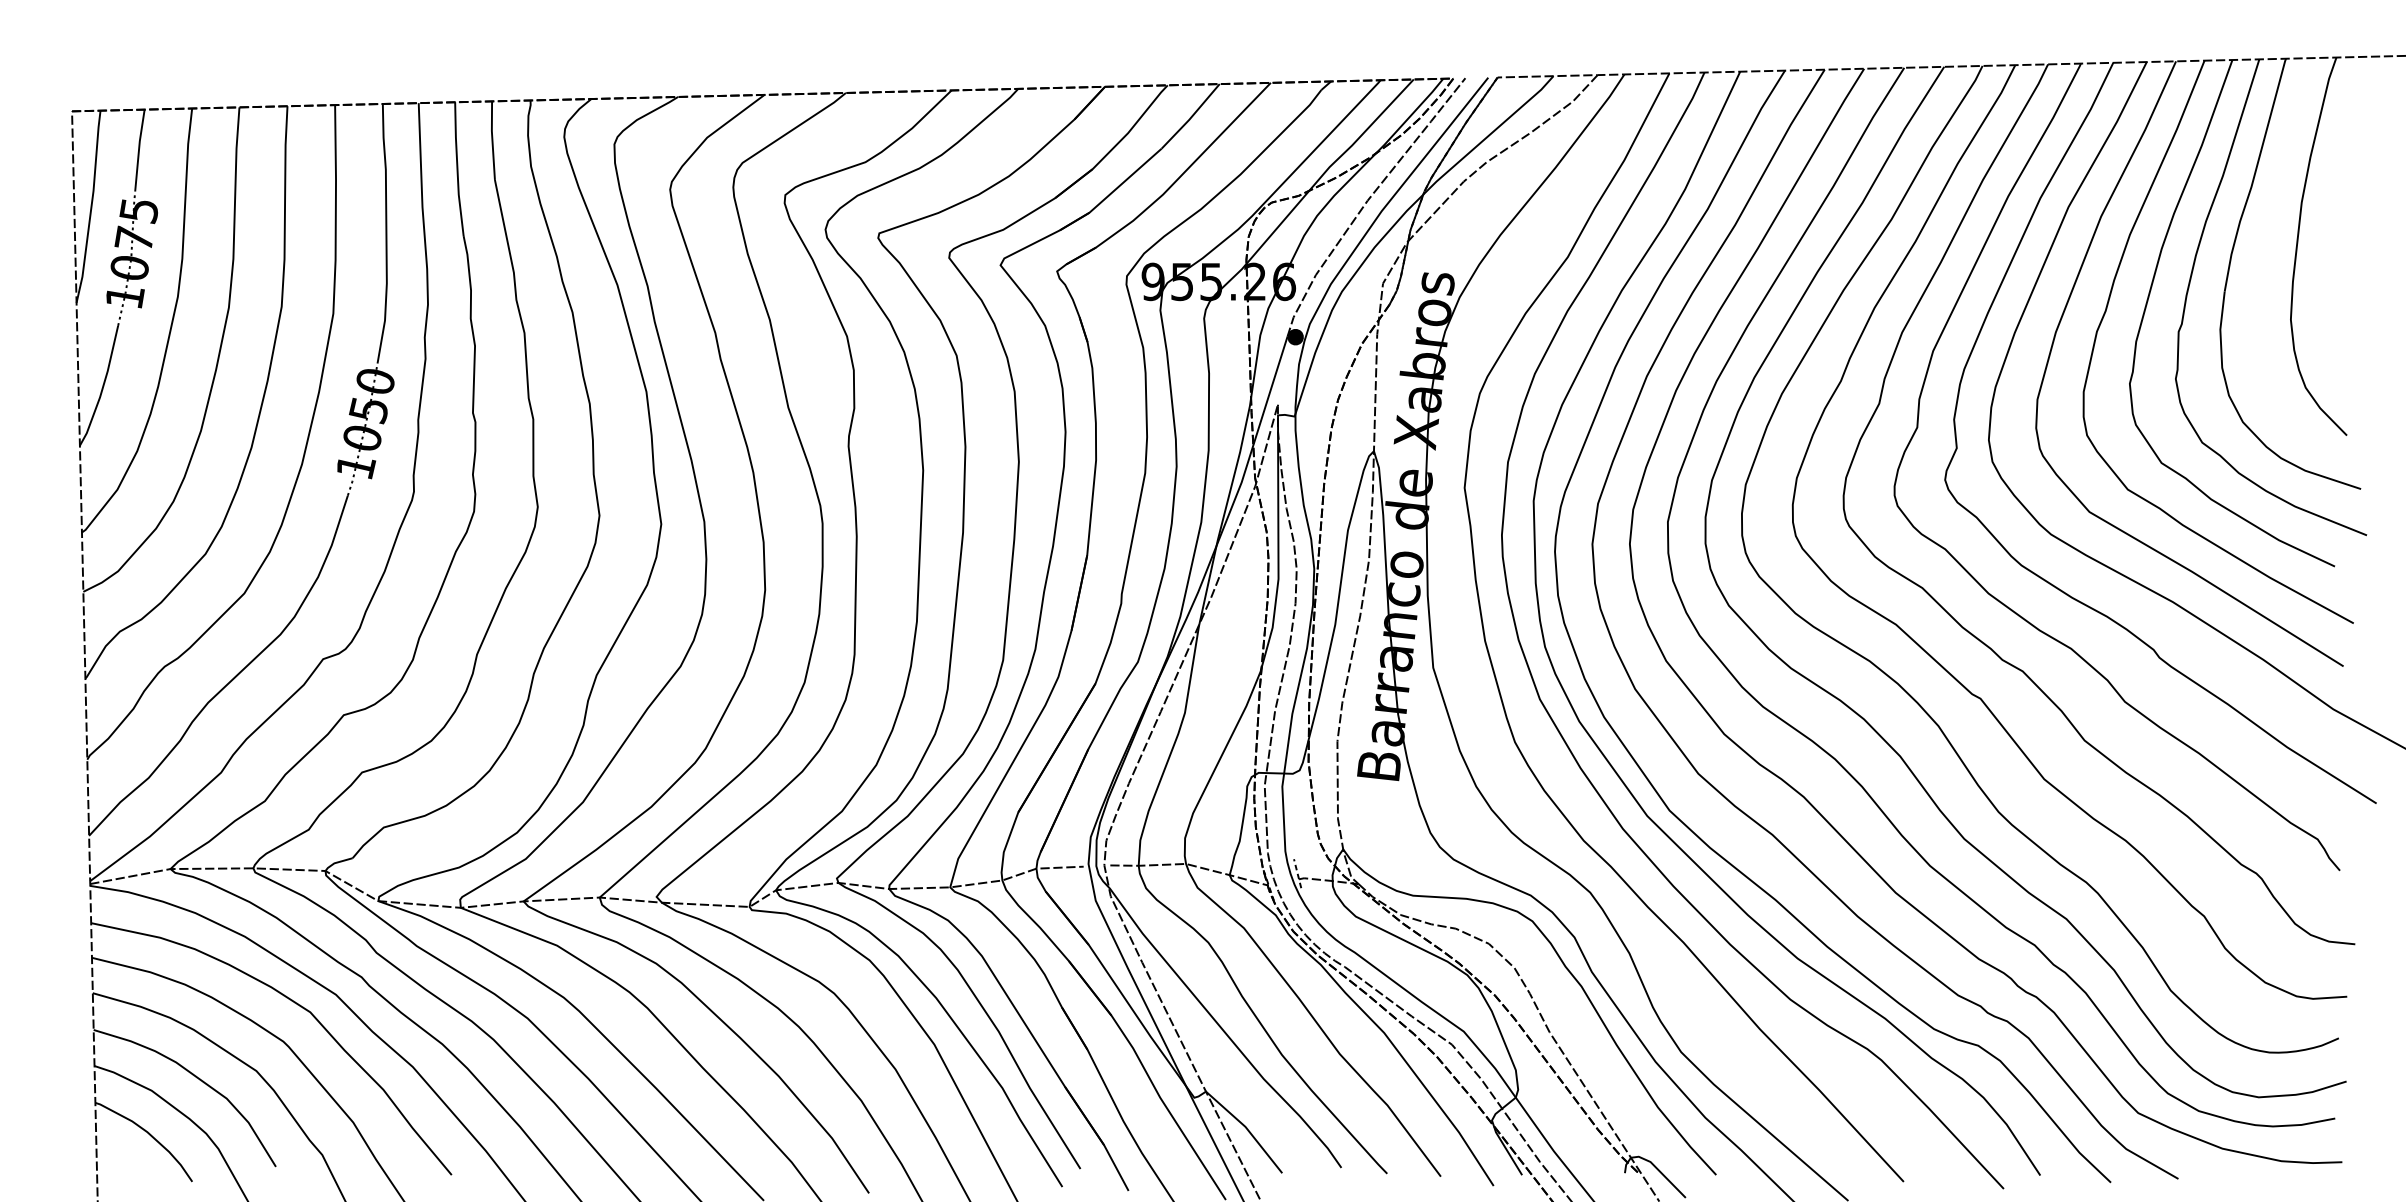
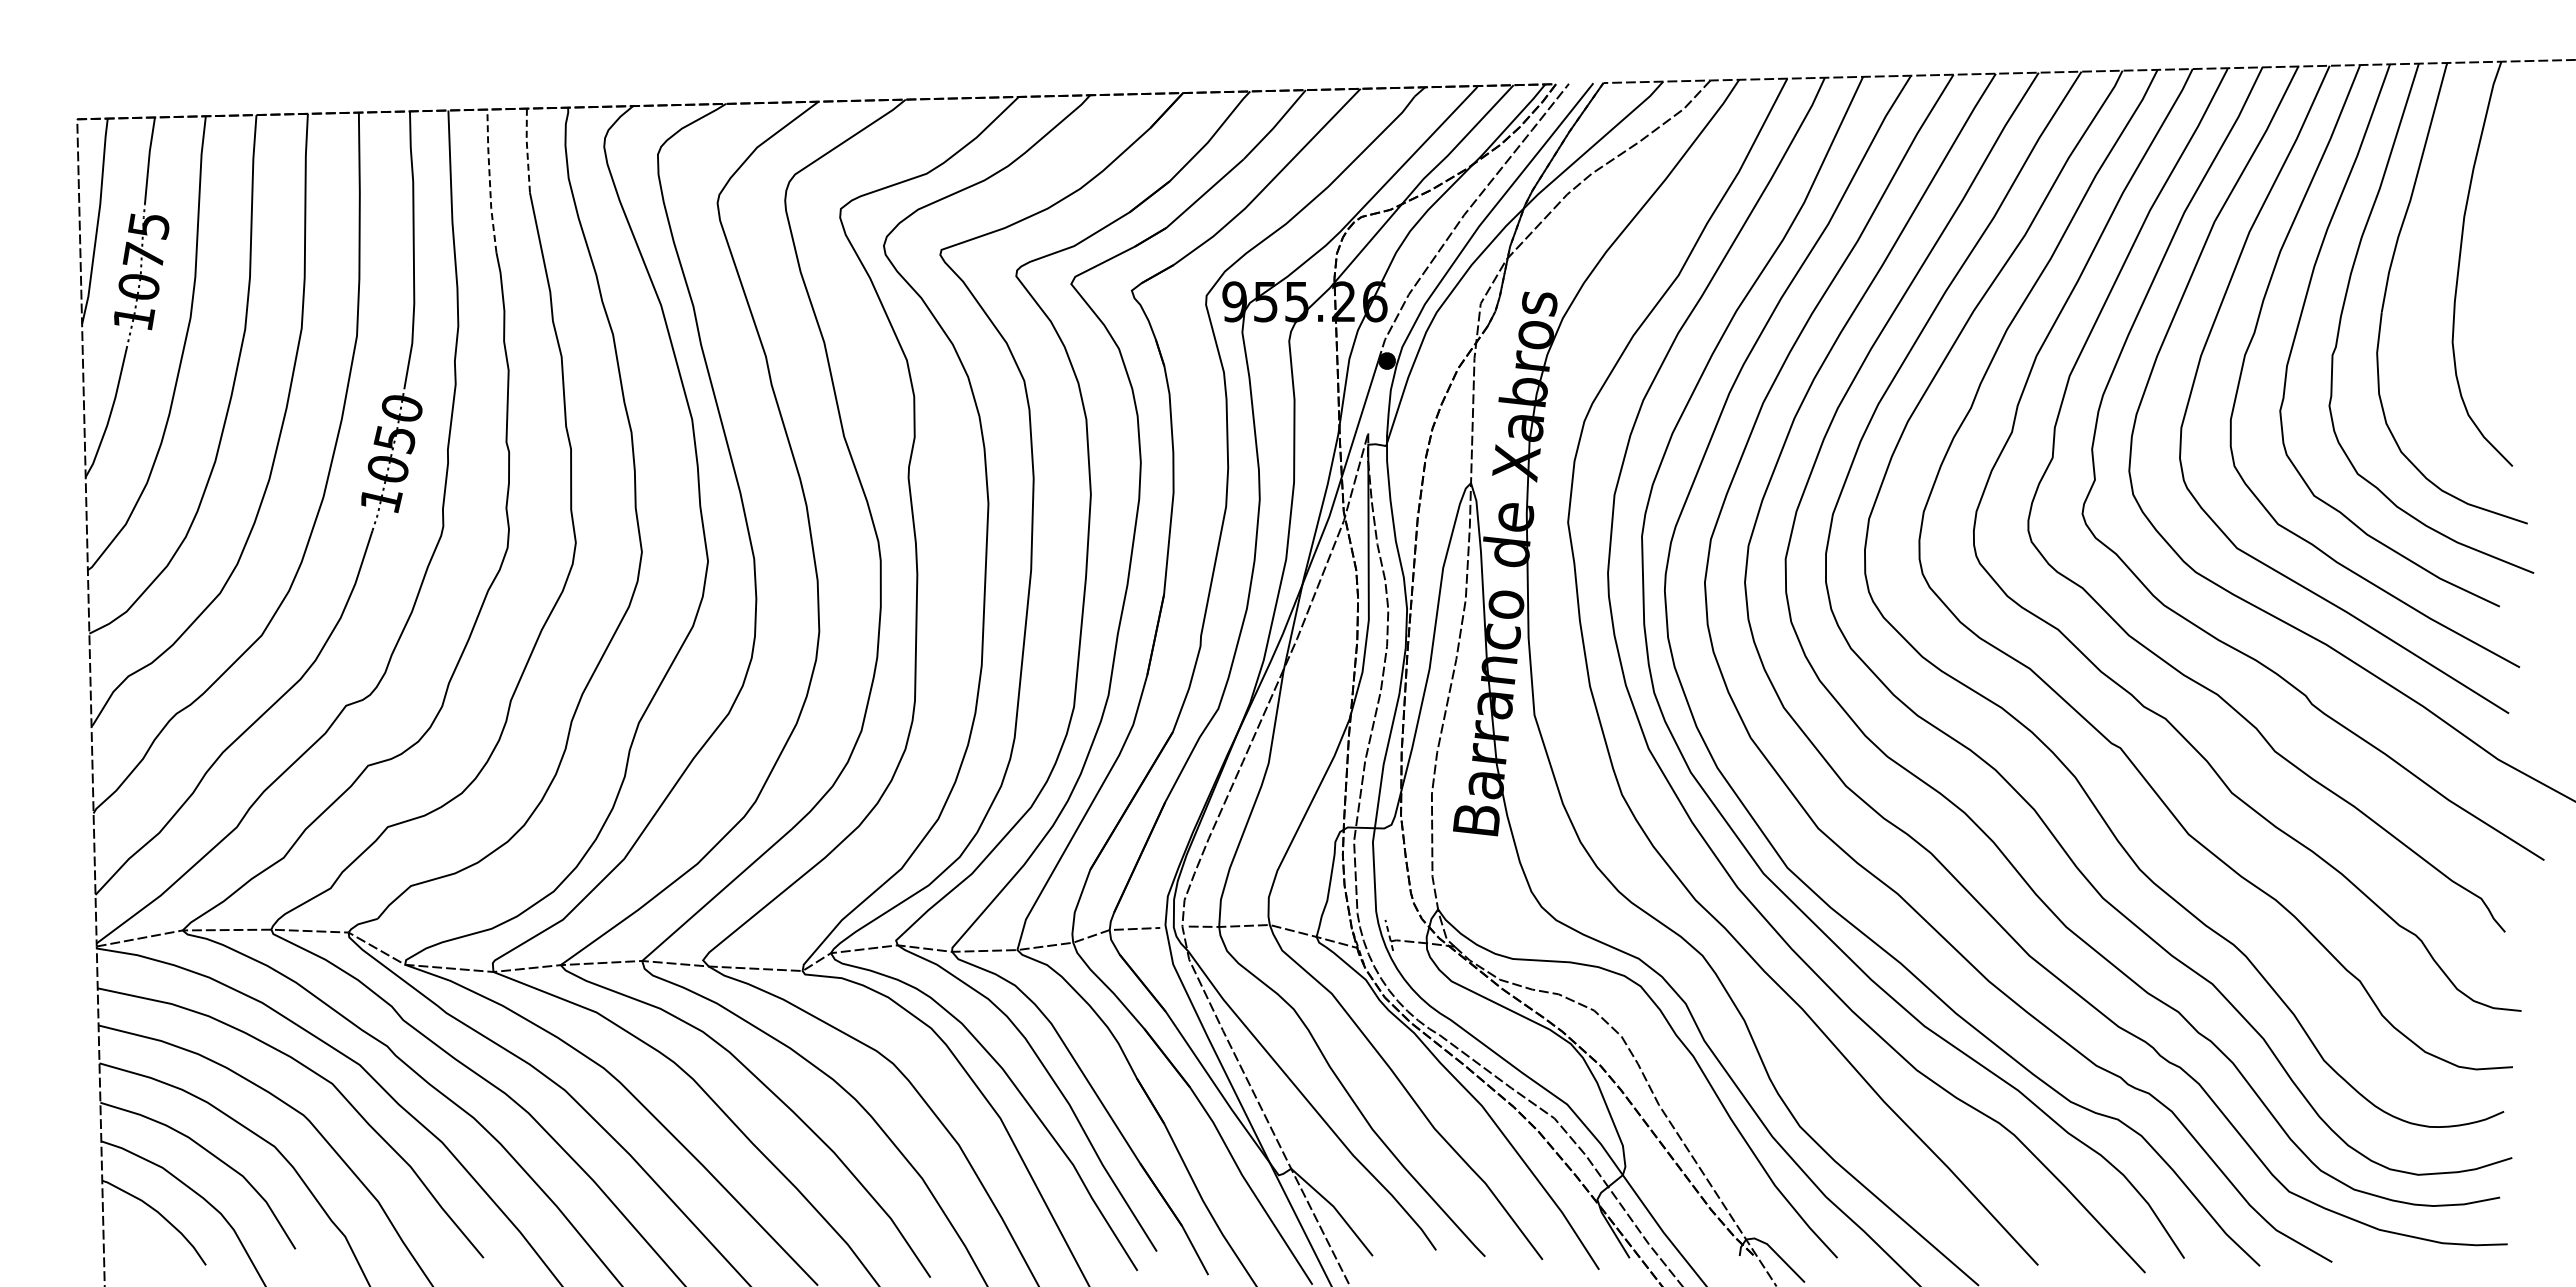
line: (492, 140) -> (527, 150), solid -> dashed
line: (457, 168) -> (489, 180), solid -> dashed

